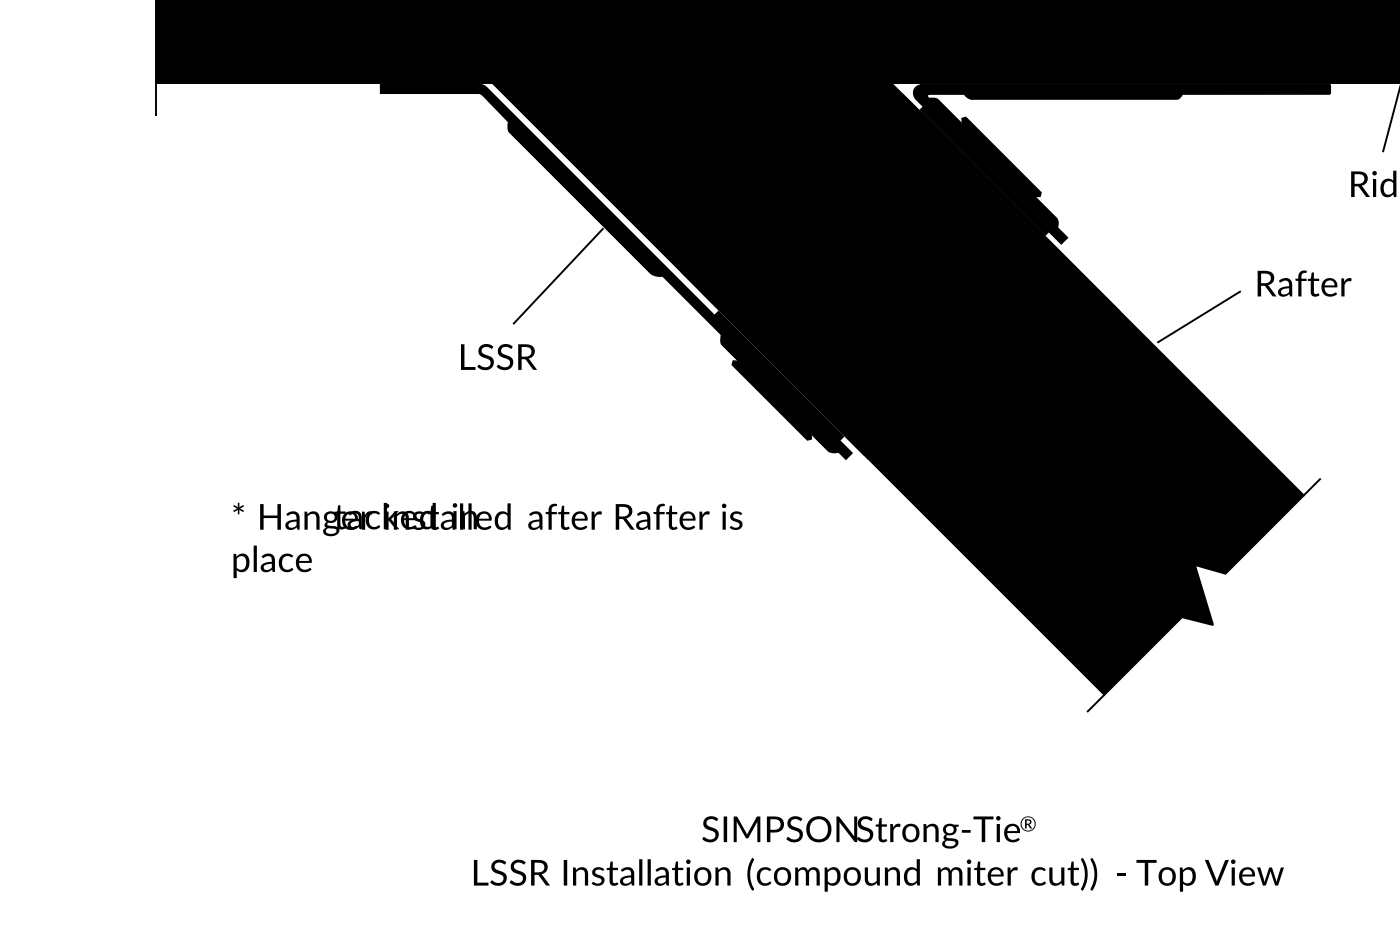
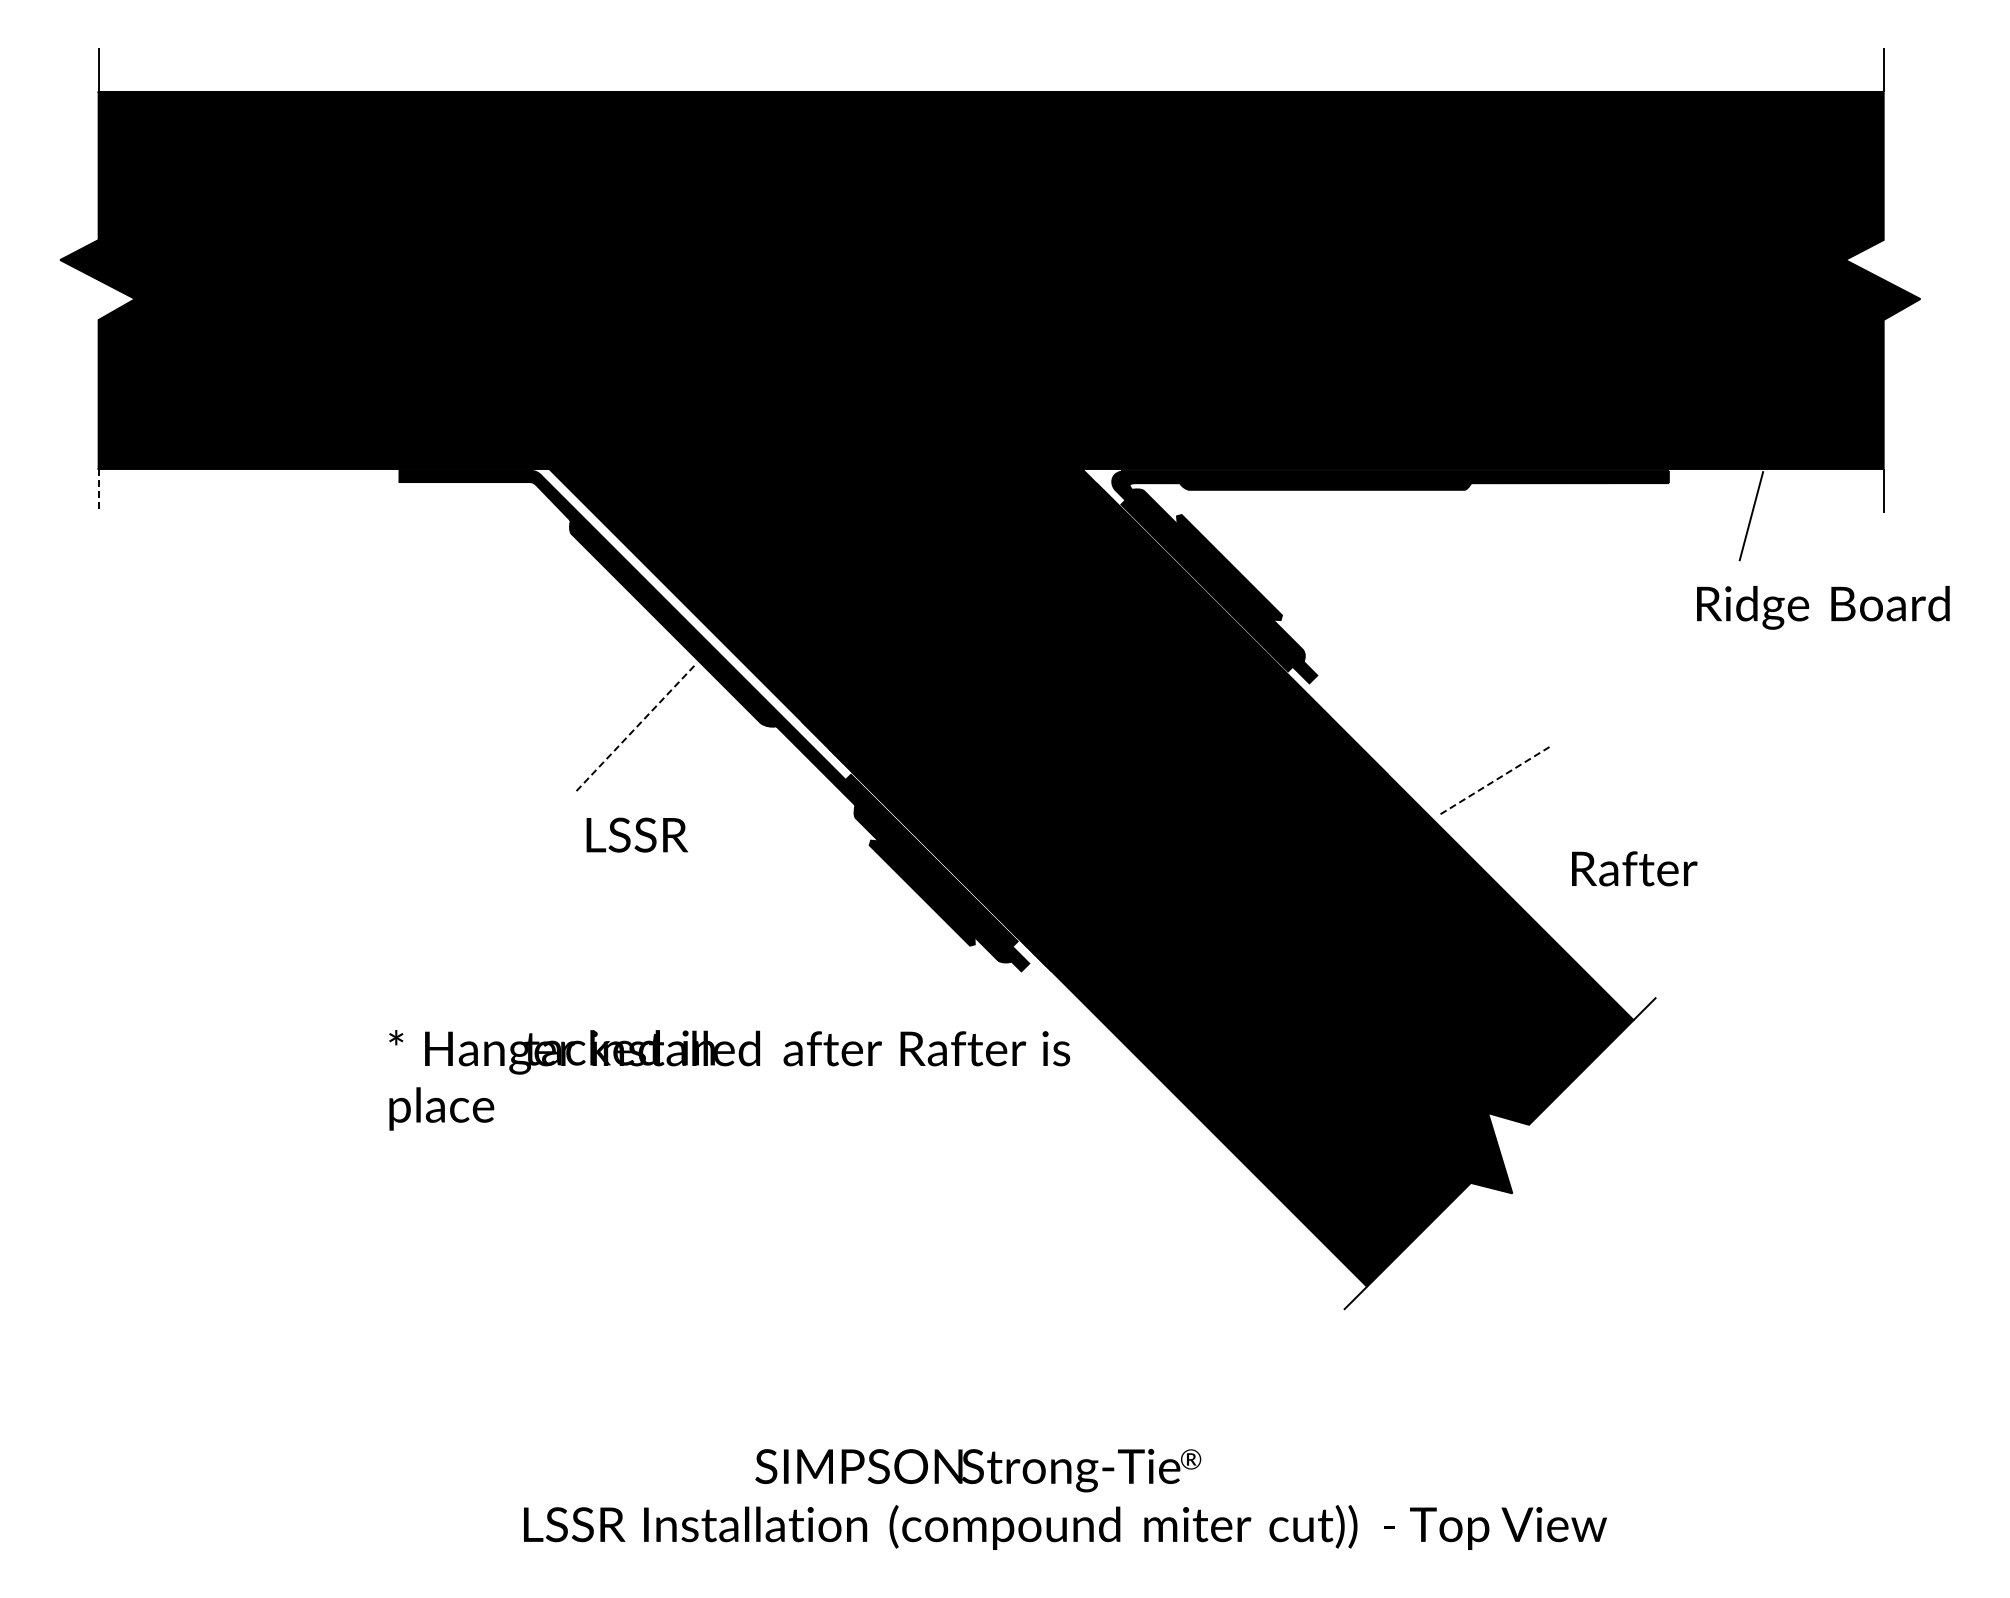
line: (155, 100) -> (98, 491), solid -> dashed
line: (558, 275) -> (637, 726), solid -> dashed
text: (1304, 283) -> (1634, 868), moved
line: (1198, 316) -> (1493, 781), solid -> dashed
text: (498, 356) -> (636, 834), moved
text: (487, 540) -> (729, 1080), moved
text: (869, 832) -> (978, 1470), moved

